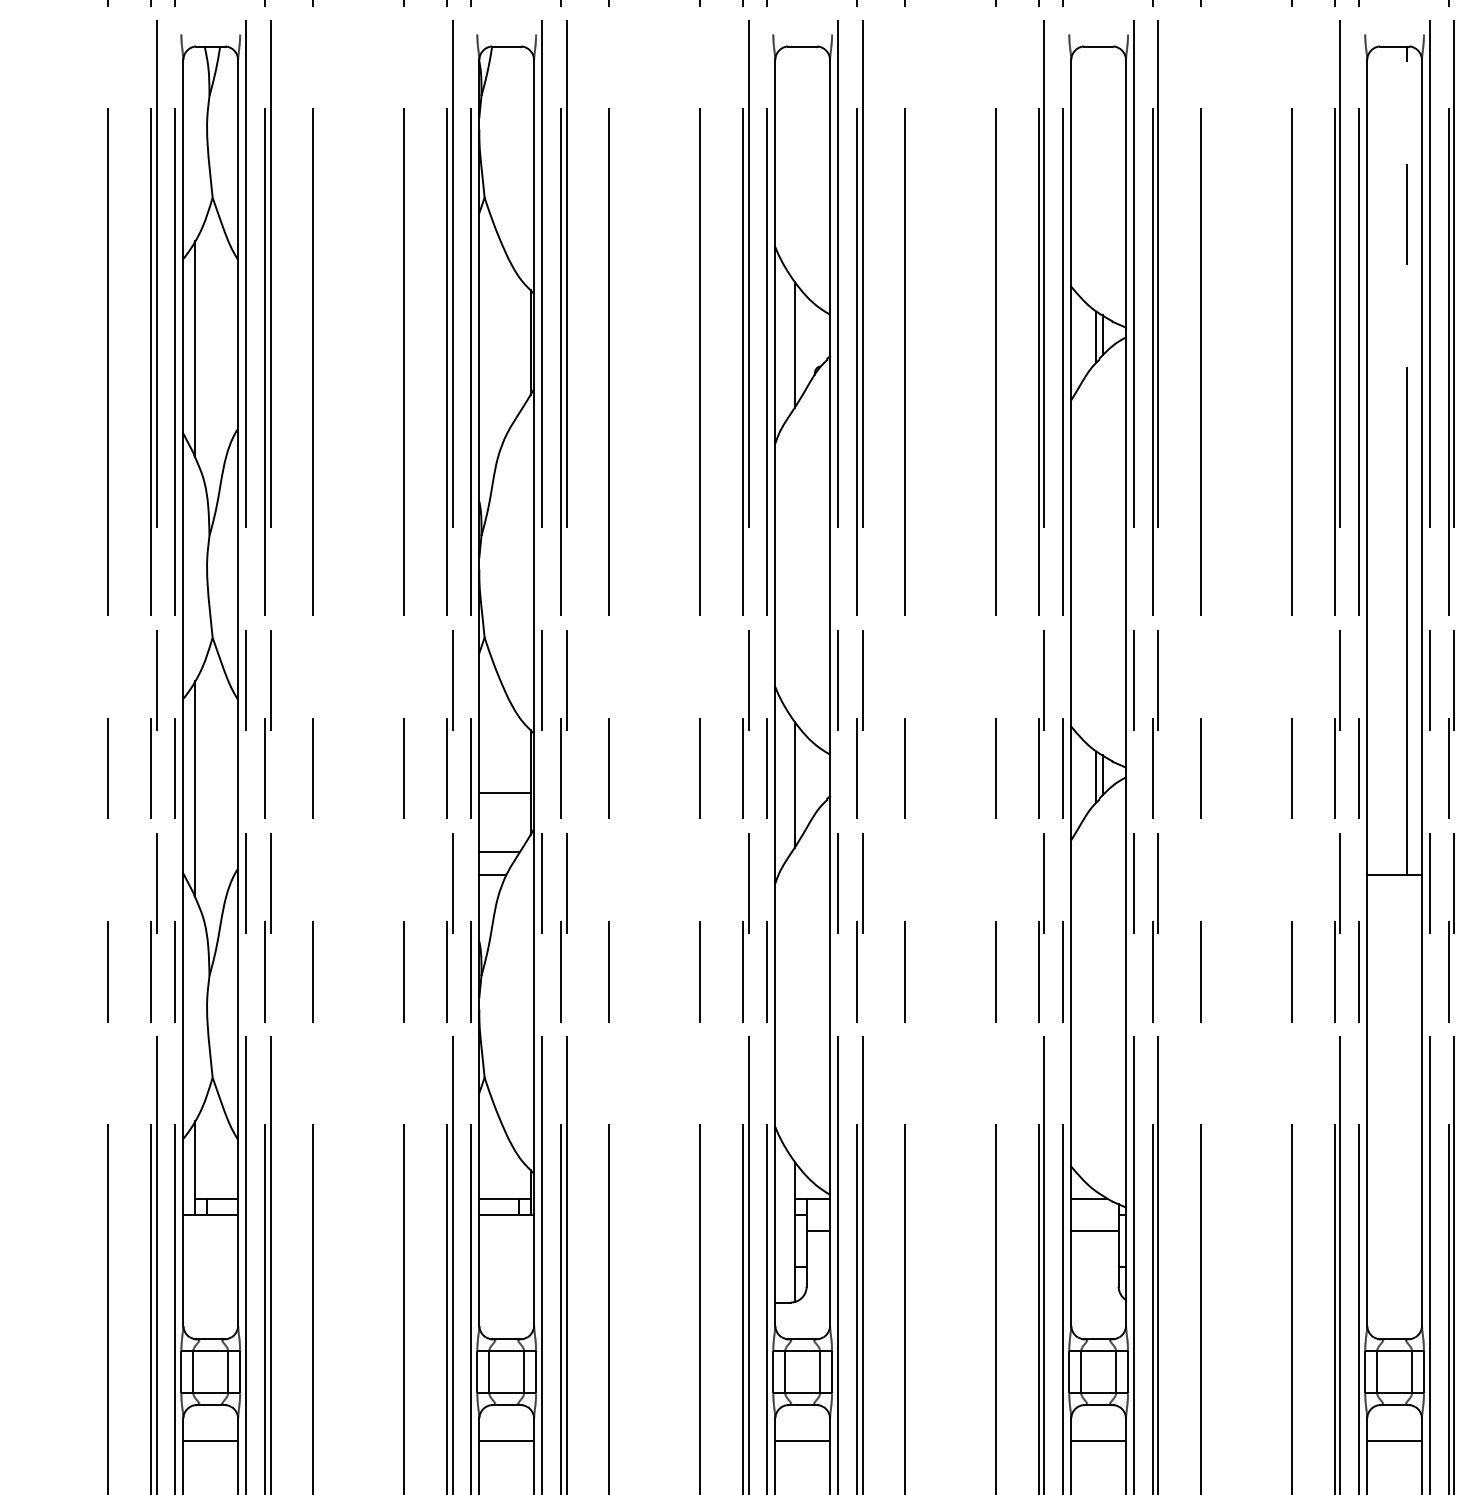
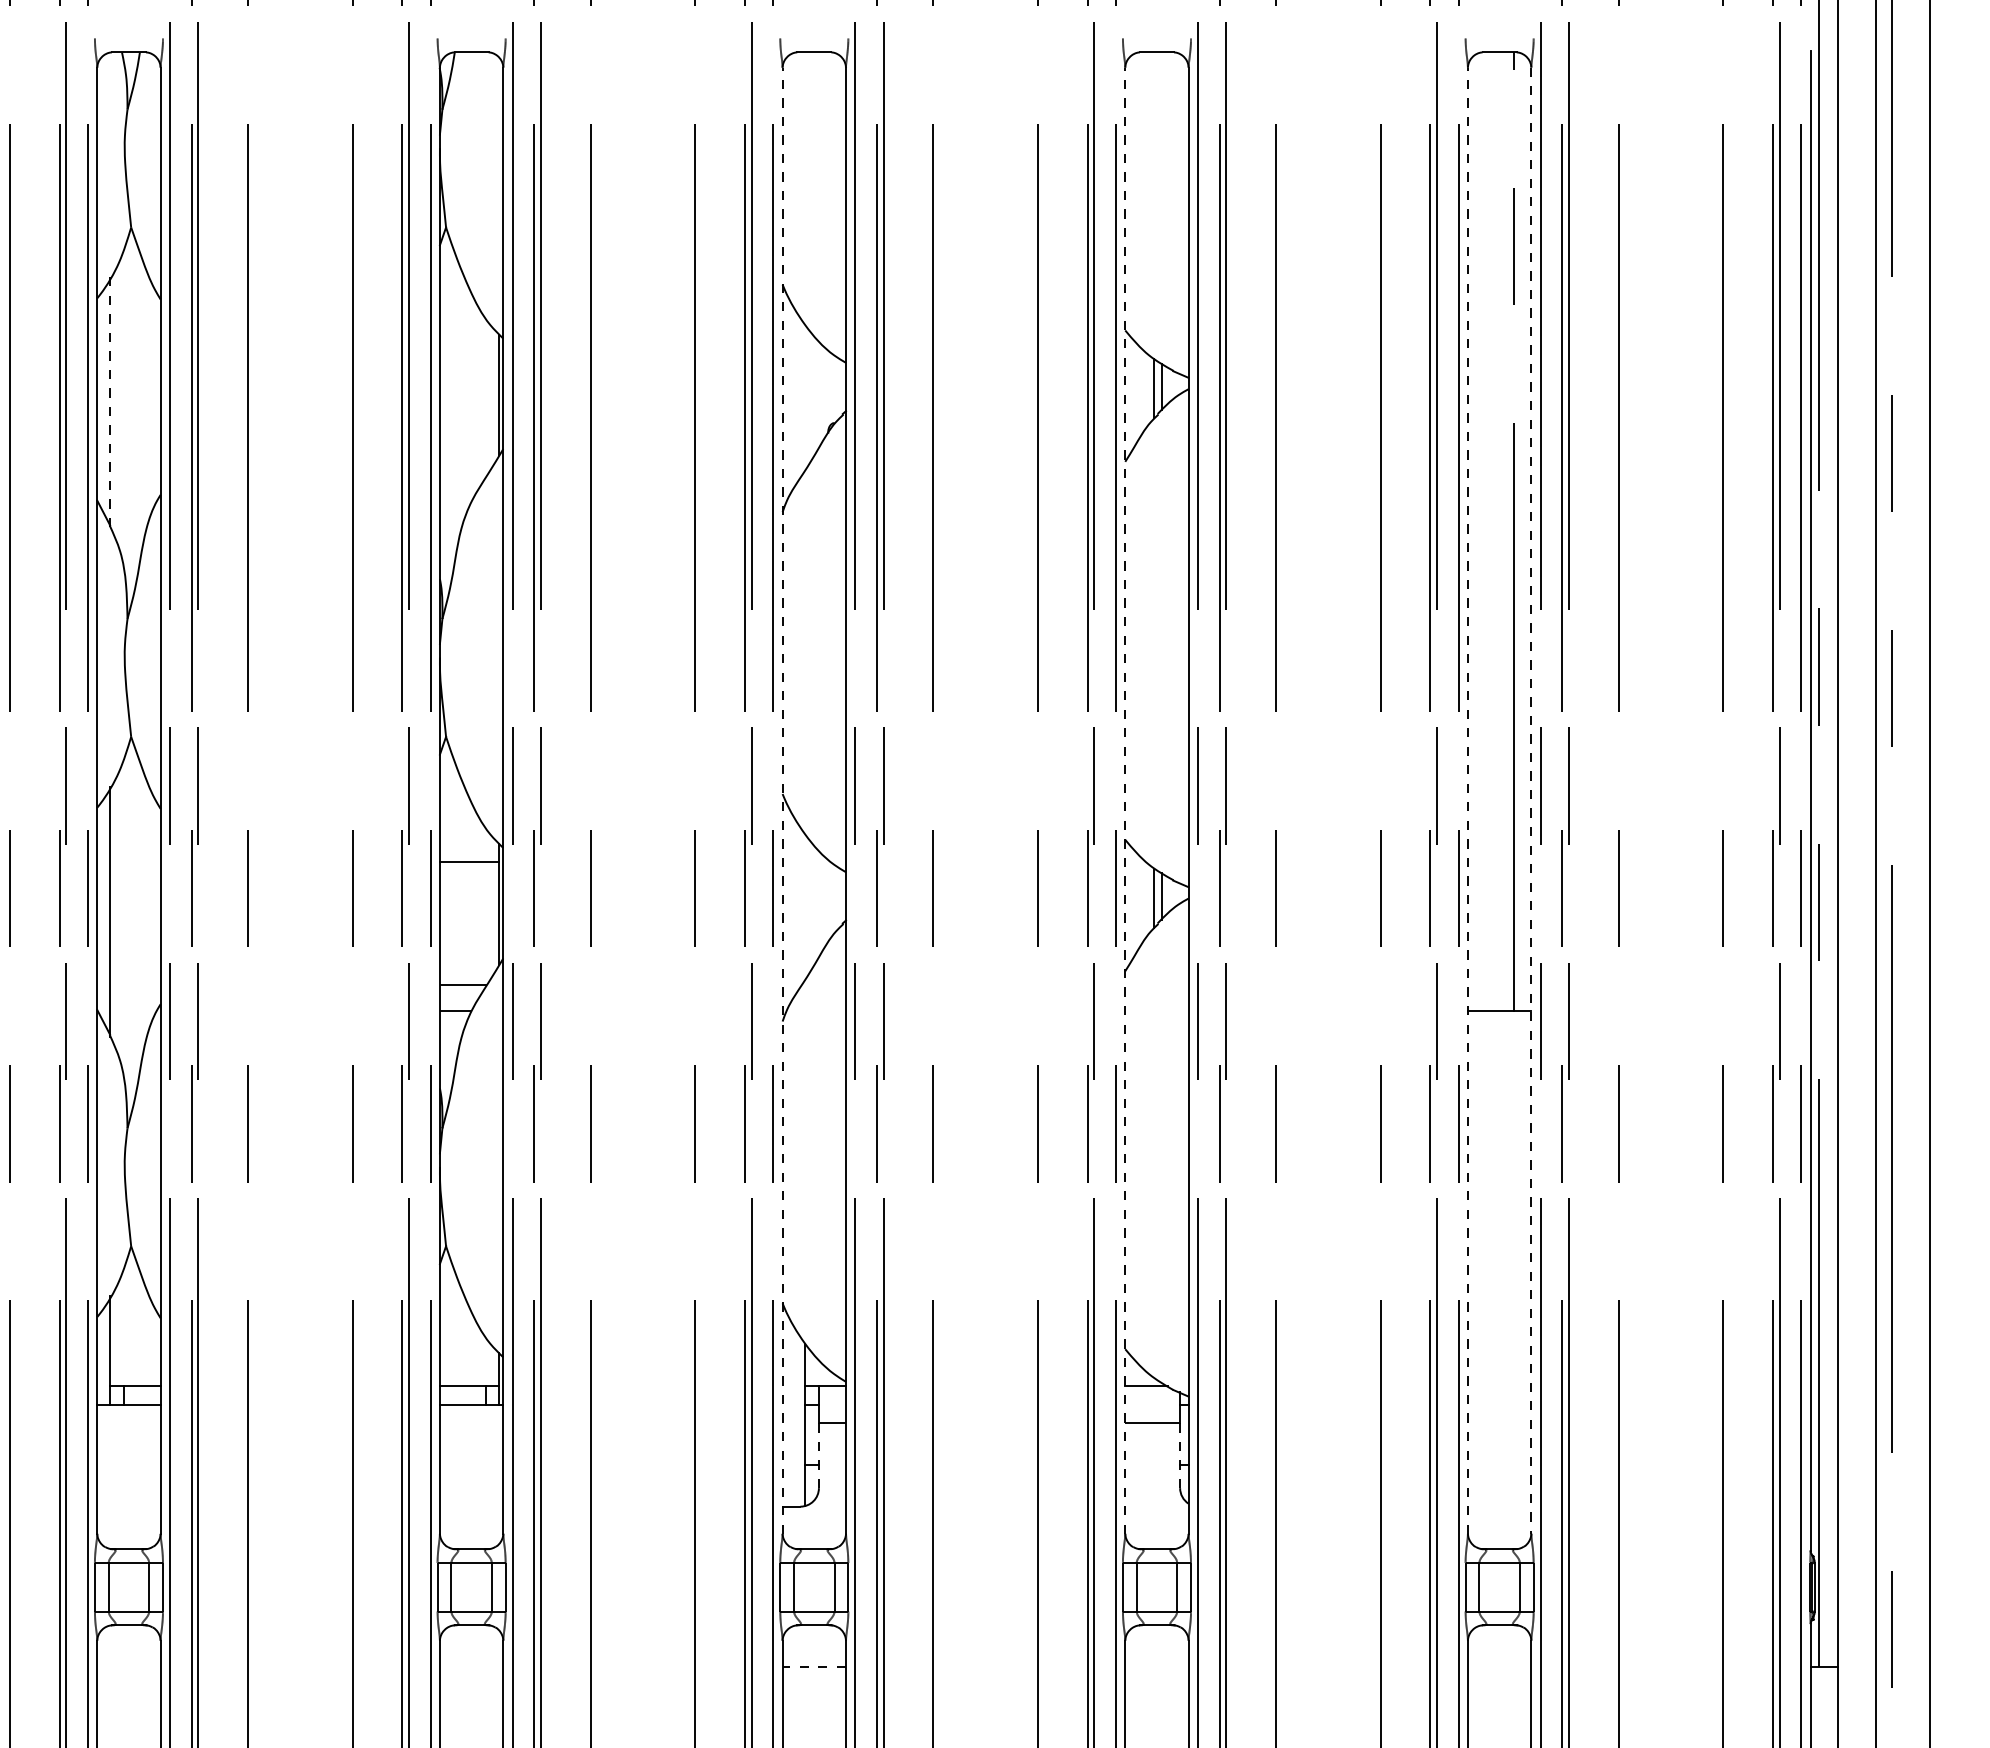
line: (795, 344) -> (805, 397), removed
line: (194, 348) -> (110, 401), solid -> dashed
line: (775, 692) -> (782, 800), solid -> dashed
line: (1071, 692) -> (1125, 800), solid -> dashed
line: (1366, 692) -> (1467, 800), solid -> dashed
line: (1422, 693) -> (1531, 801), solid -> dashed
line: (795, 784) -> (805, 906), removed
line: (504, 793) -> (469, 862), moved
line: (1118, 1258) -> (1180, 1455), solid -> dashed
line: (806, 1259) -> (818, 1456), solid -> dashed
line: (210, 1440) -> (128, 1666), removed
line: (506, 1440) -> (471, 1666), removed
line: (802, 1440) -> (814, 1666), solid -> dashed
line: (1098, 1440) -> (1156, 1666), removed
line: (1394, 1440) -> (1499, 1666), removed

